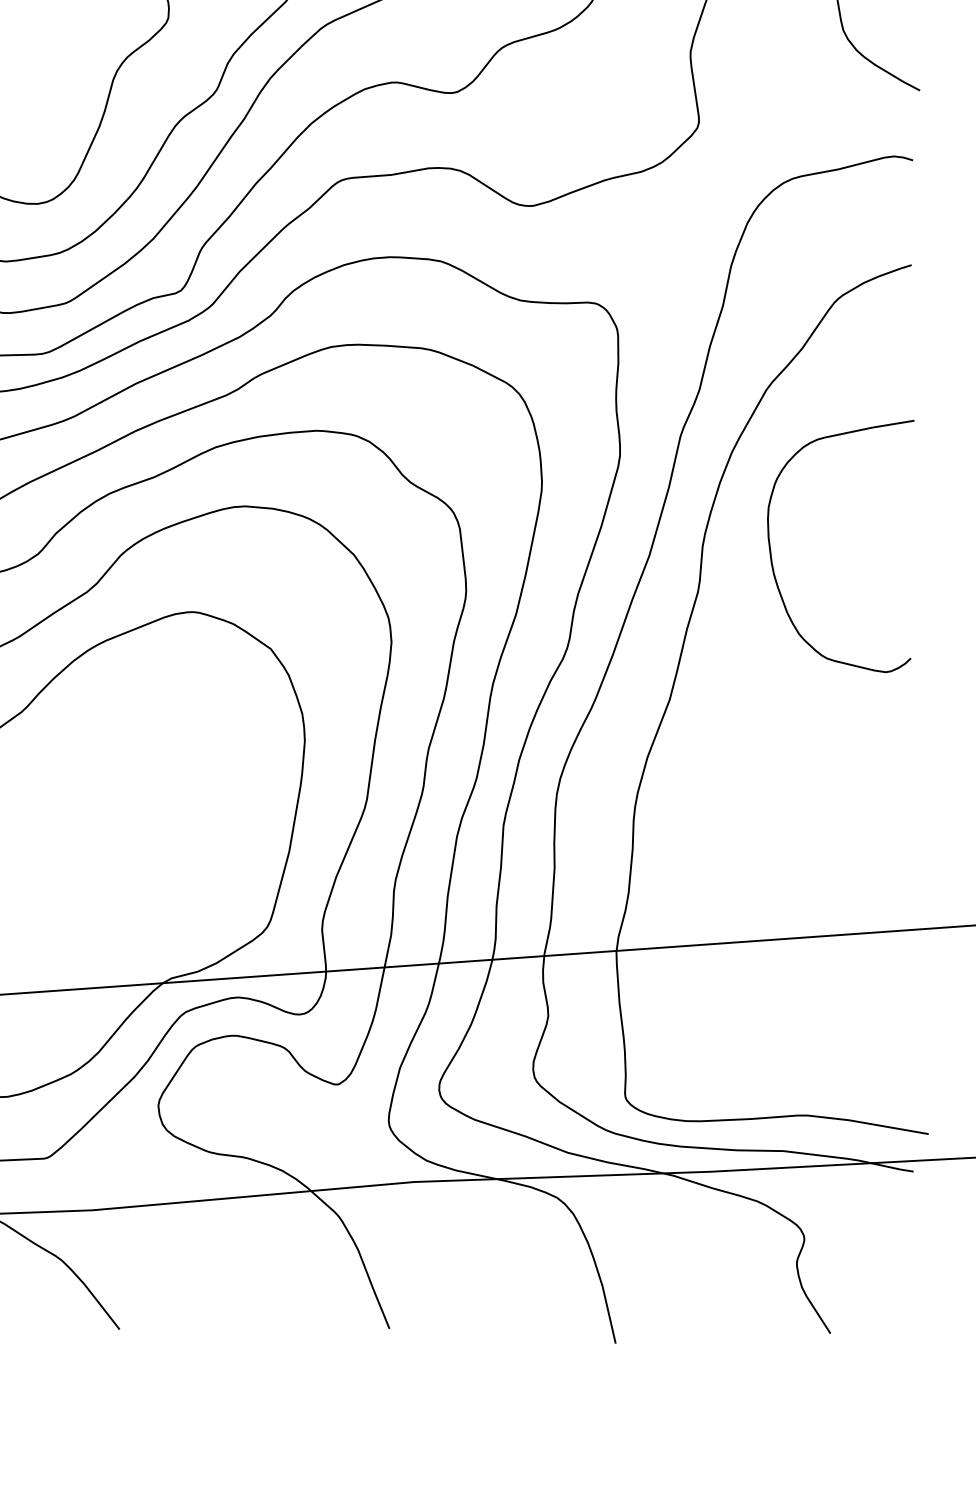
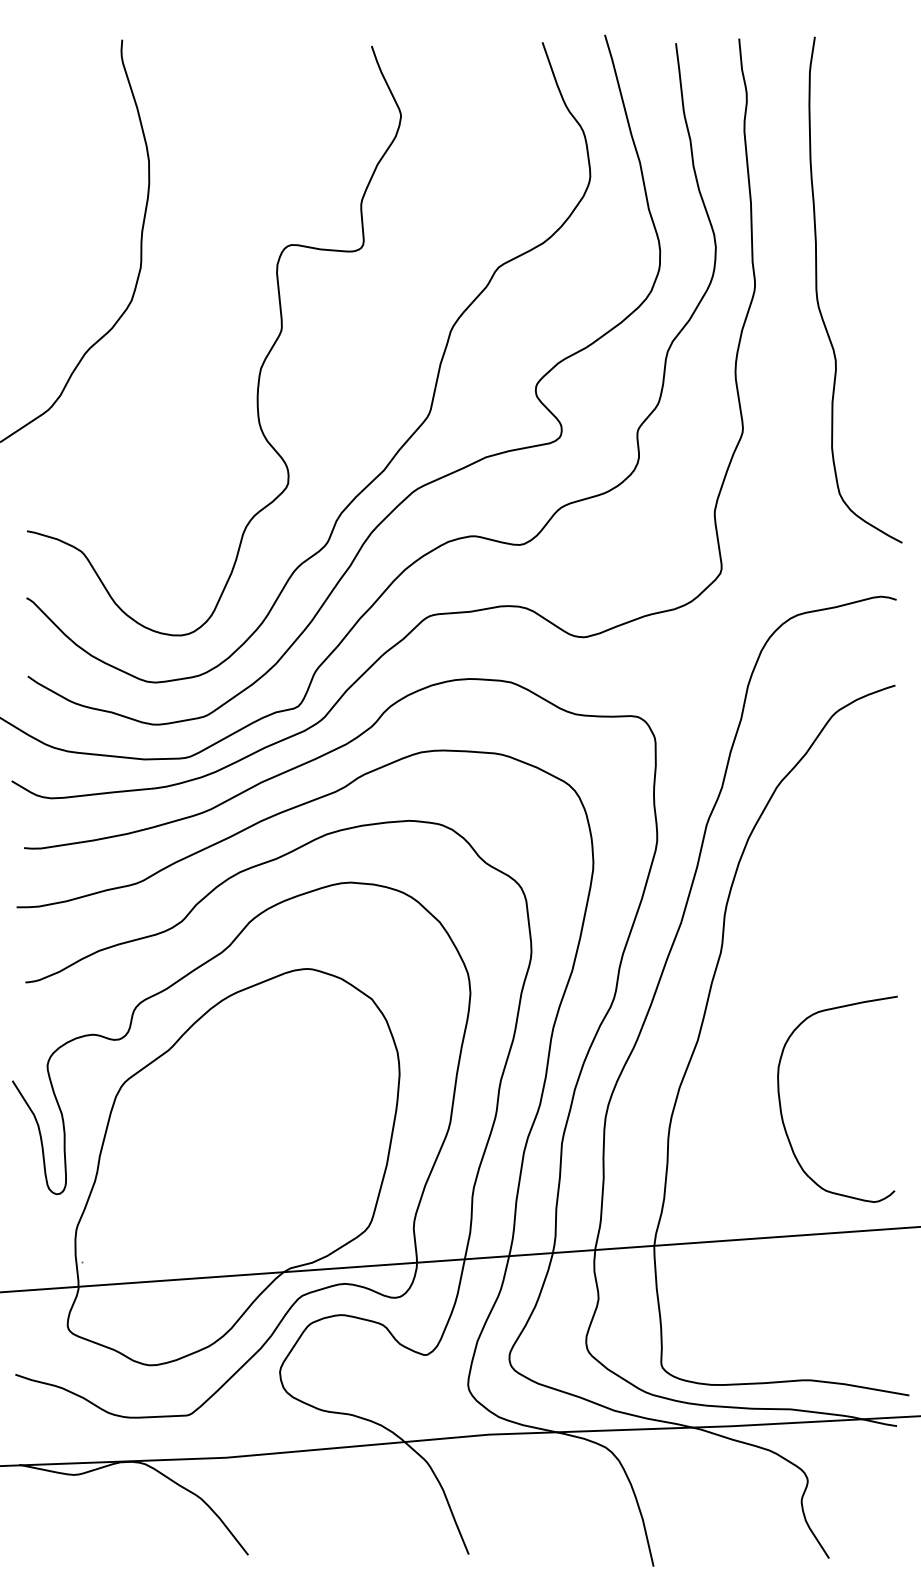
curve: (772, 553) -> (781, 1105), moved

